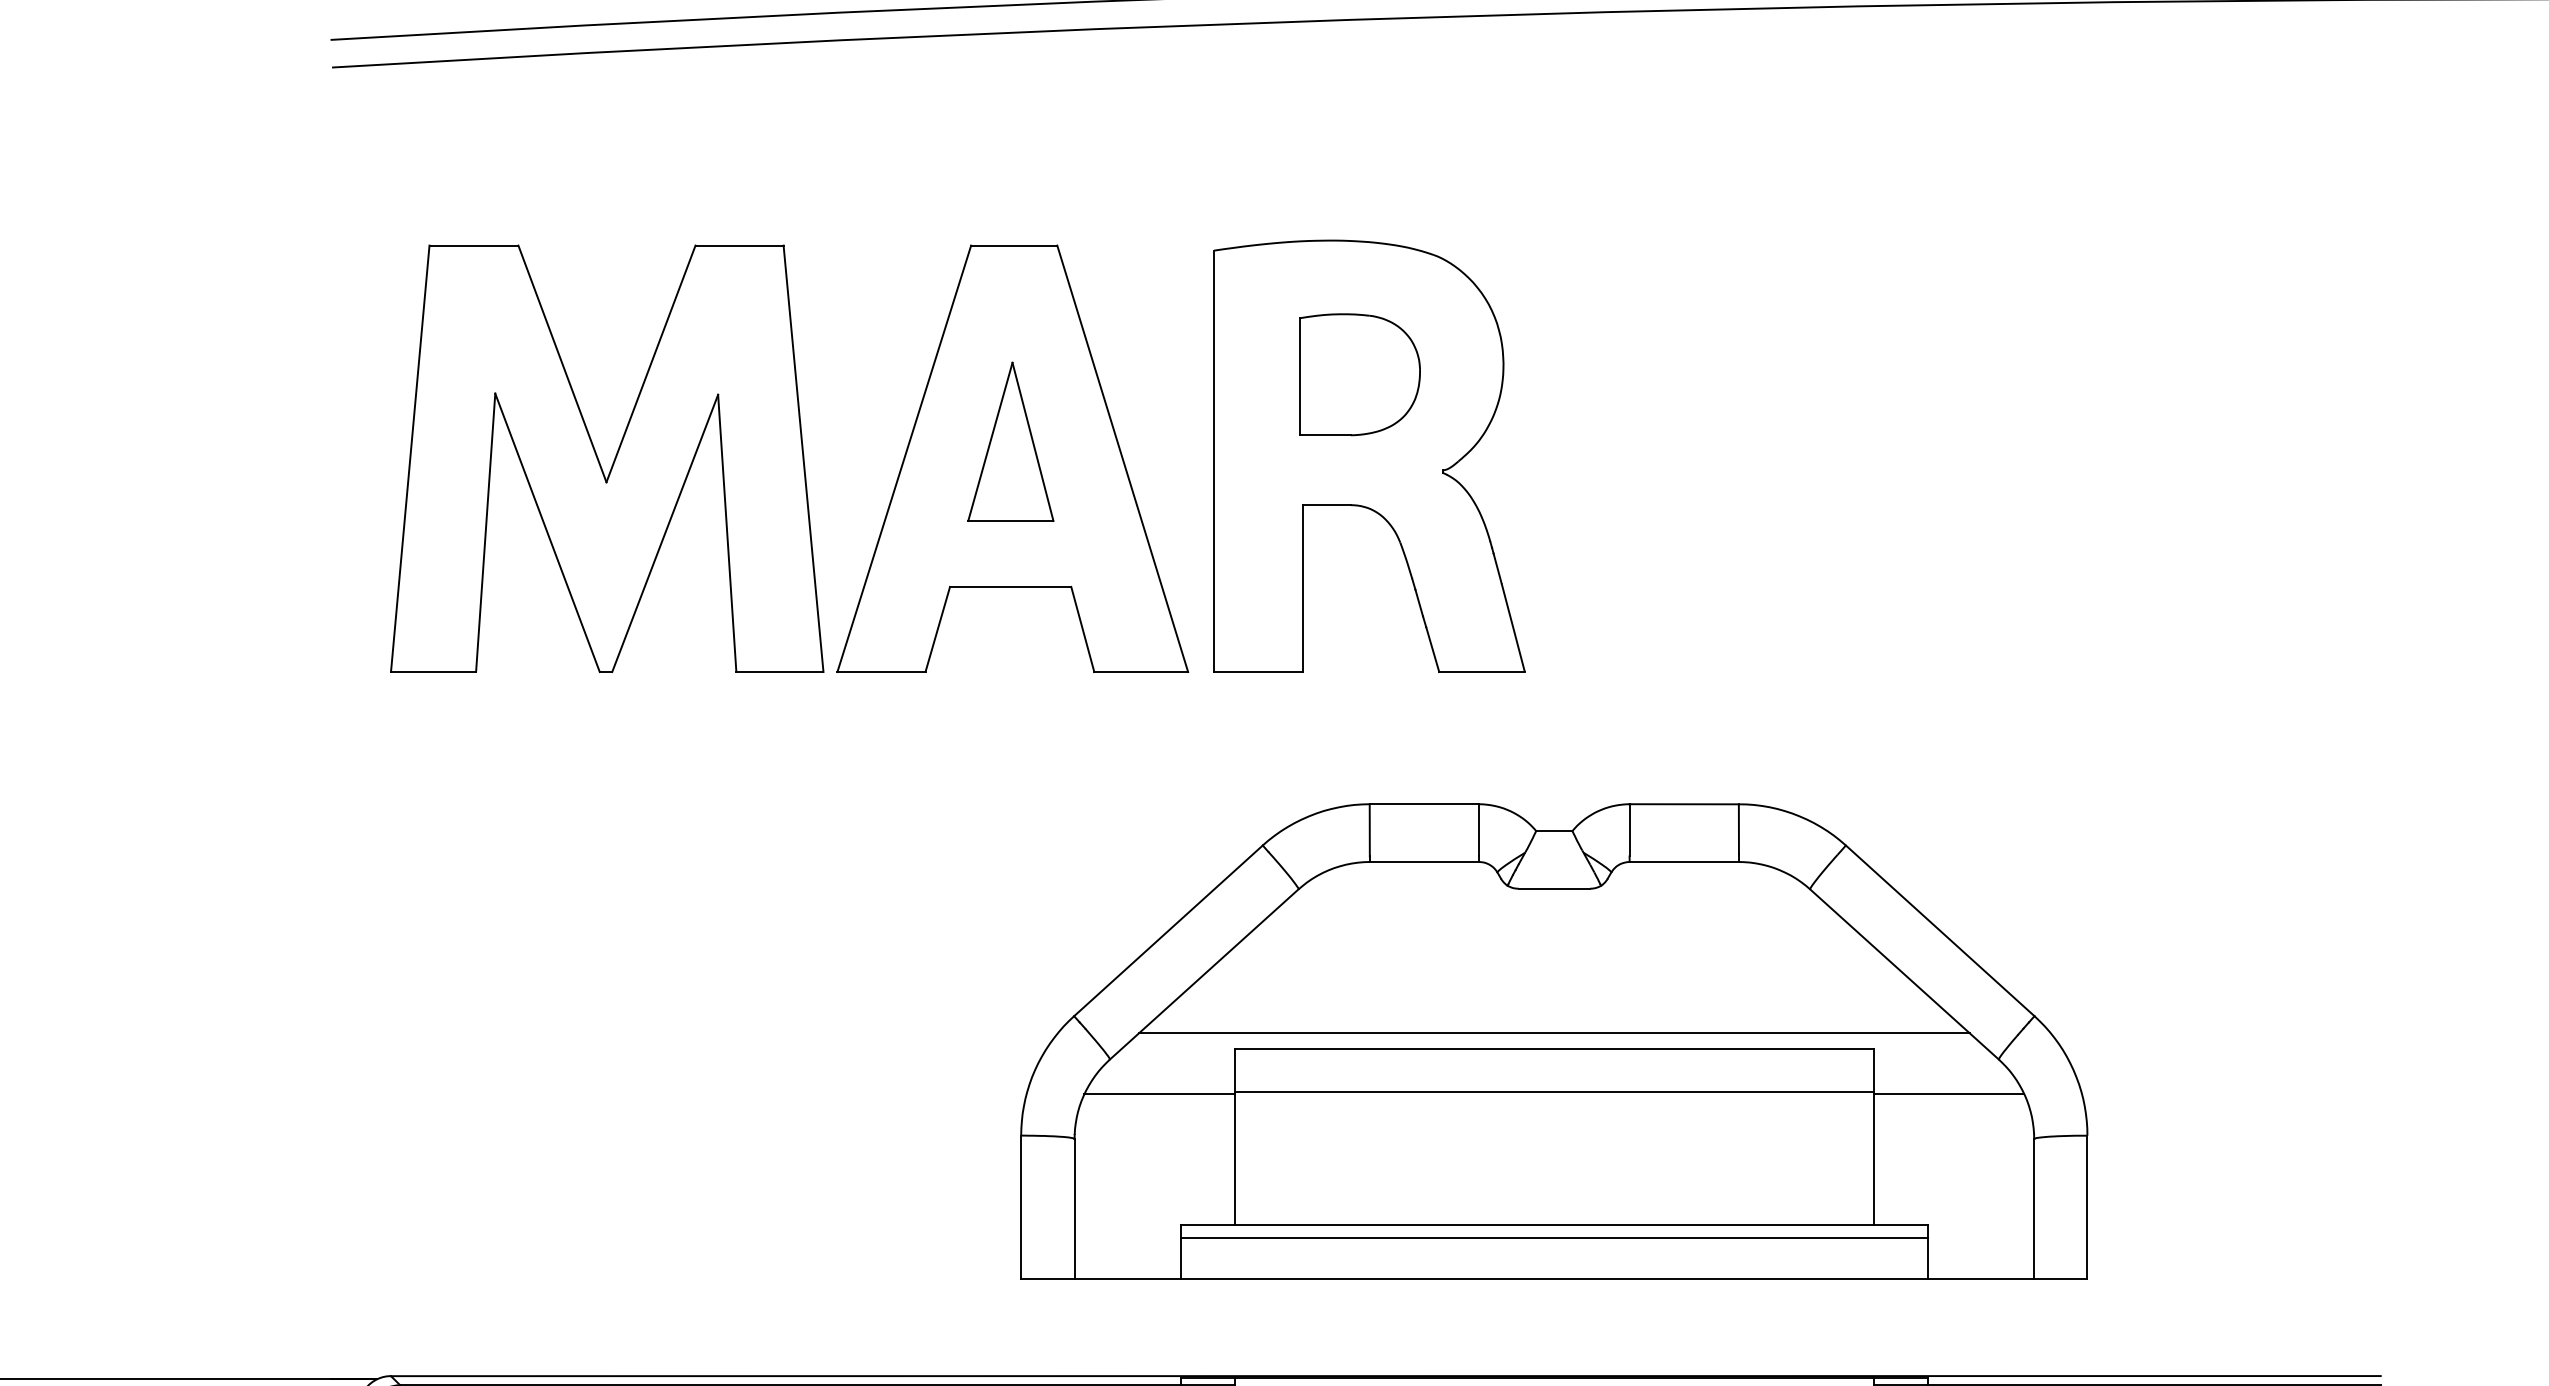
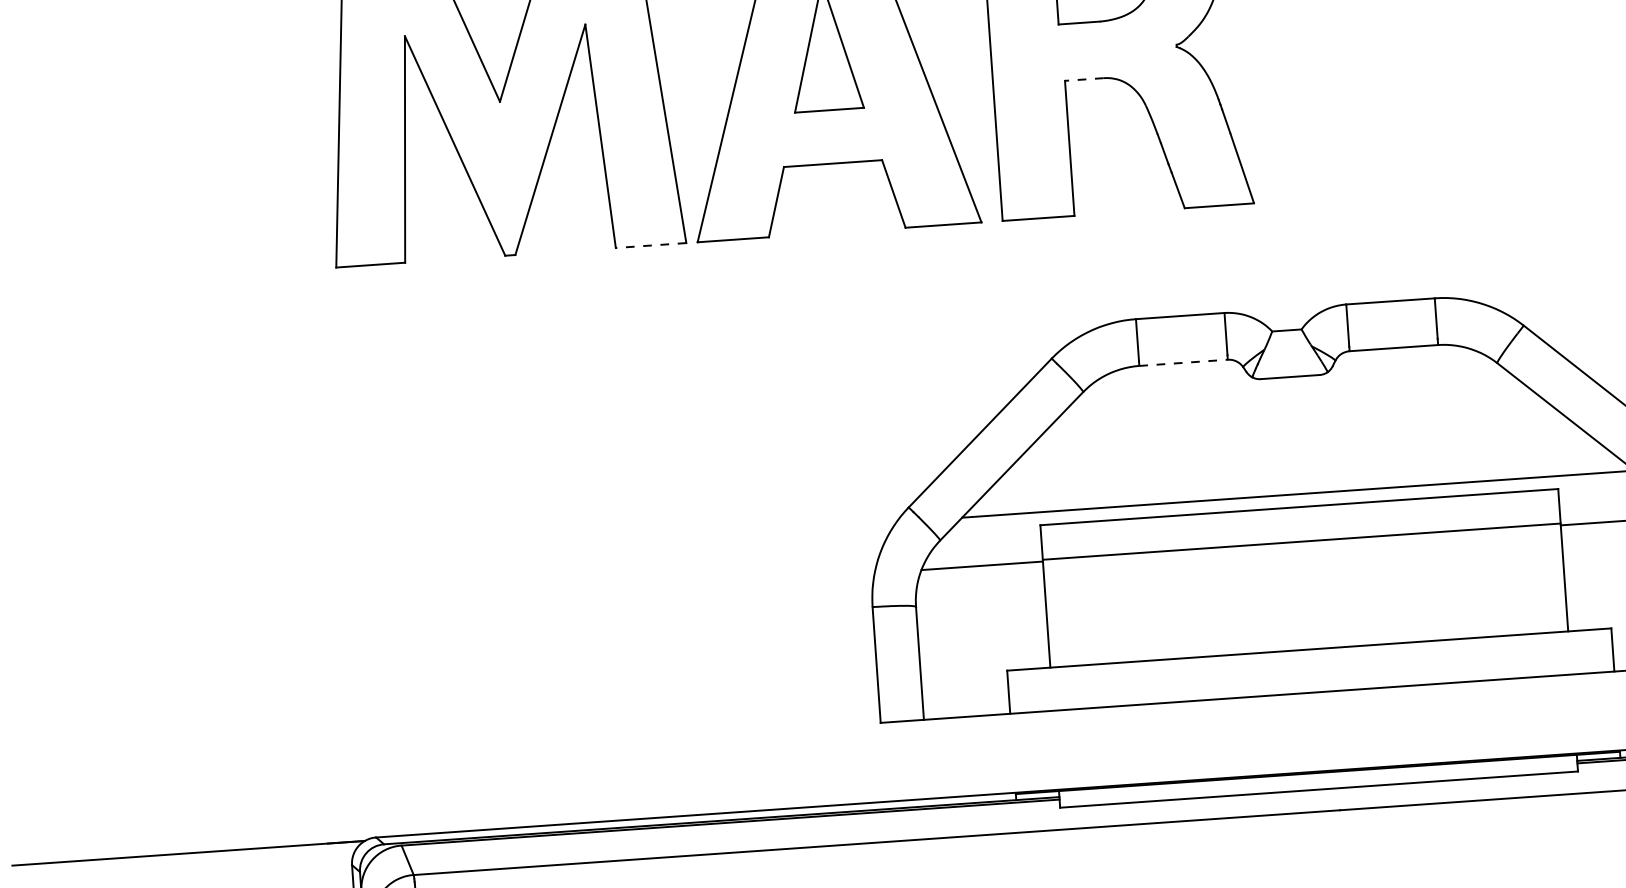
line: (1326, 505) -> (1084, 79), solid -> dashed
line: (779, 672) -> (650, 245), solid -> dashed
line: (1424, 862) -> (1183, 363), solid -> dashed
line: (1554, 1238) -> (1310, 660), removed

